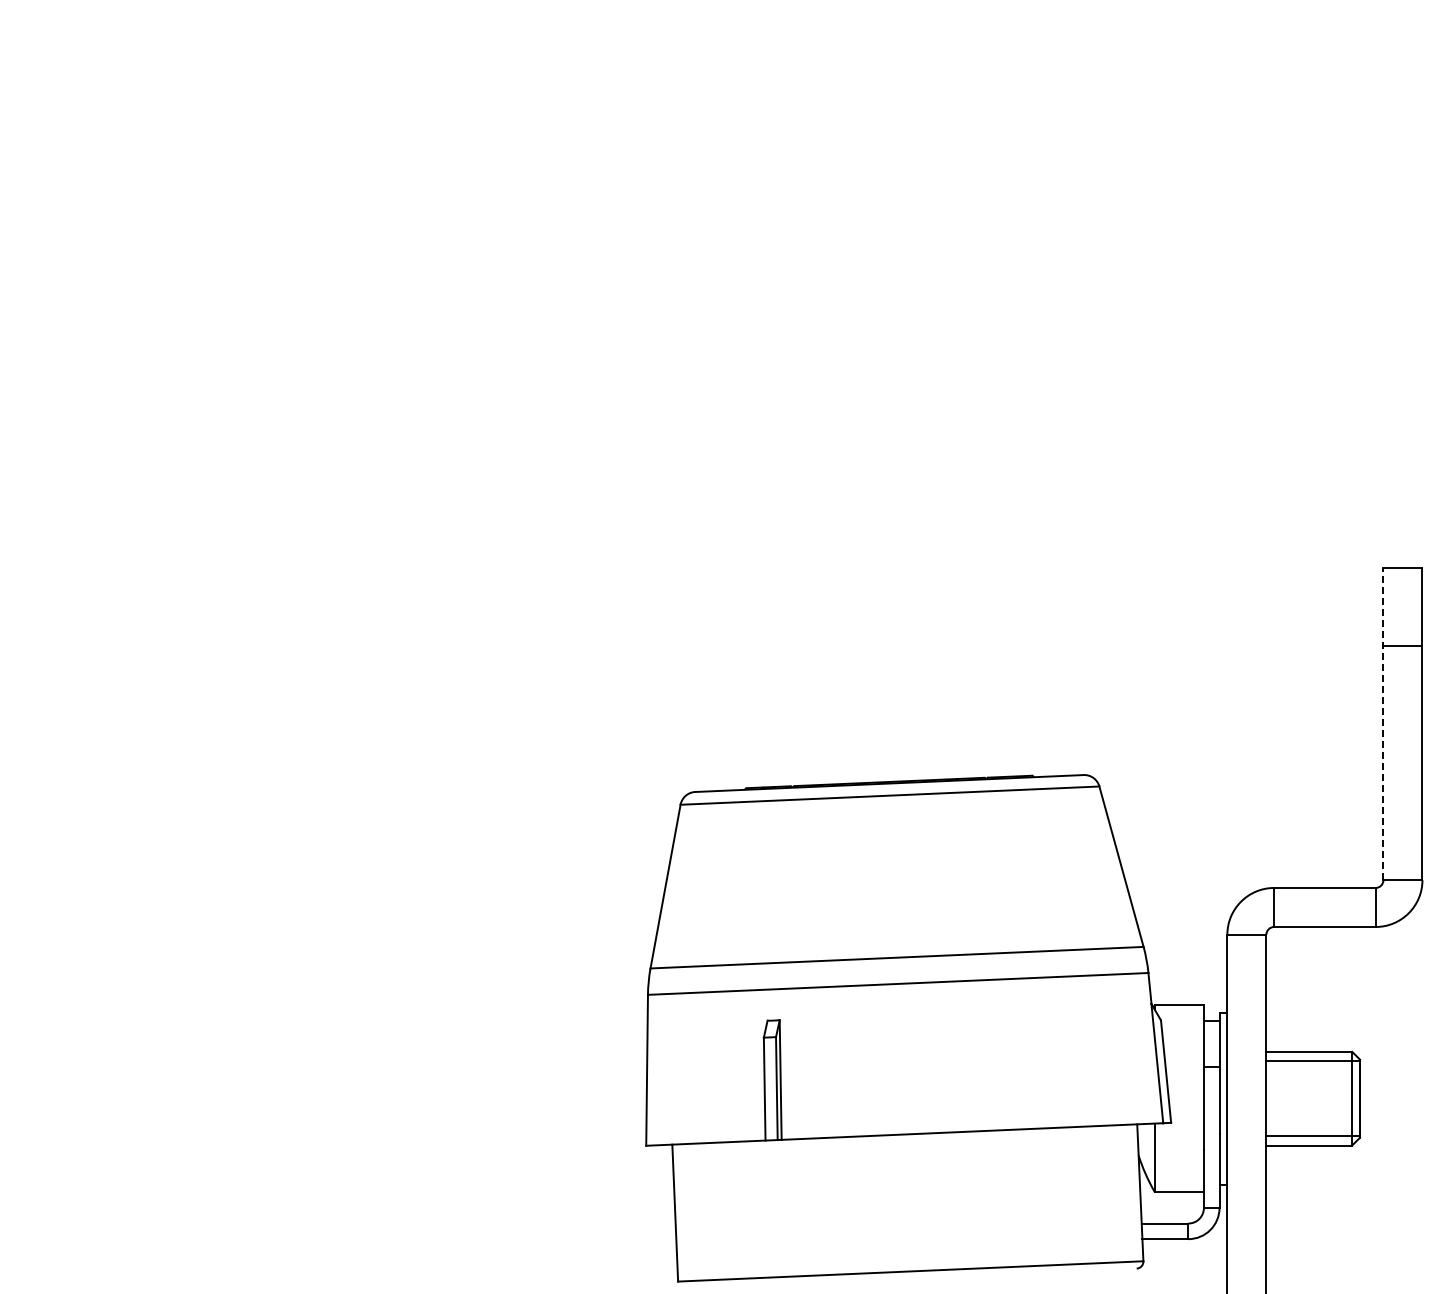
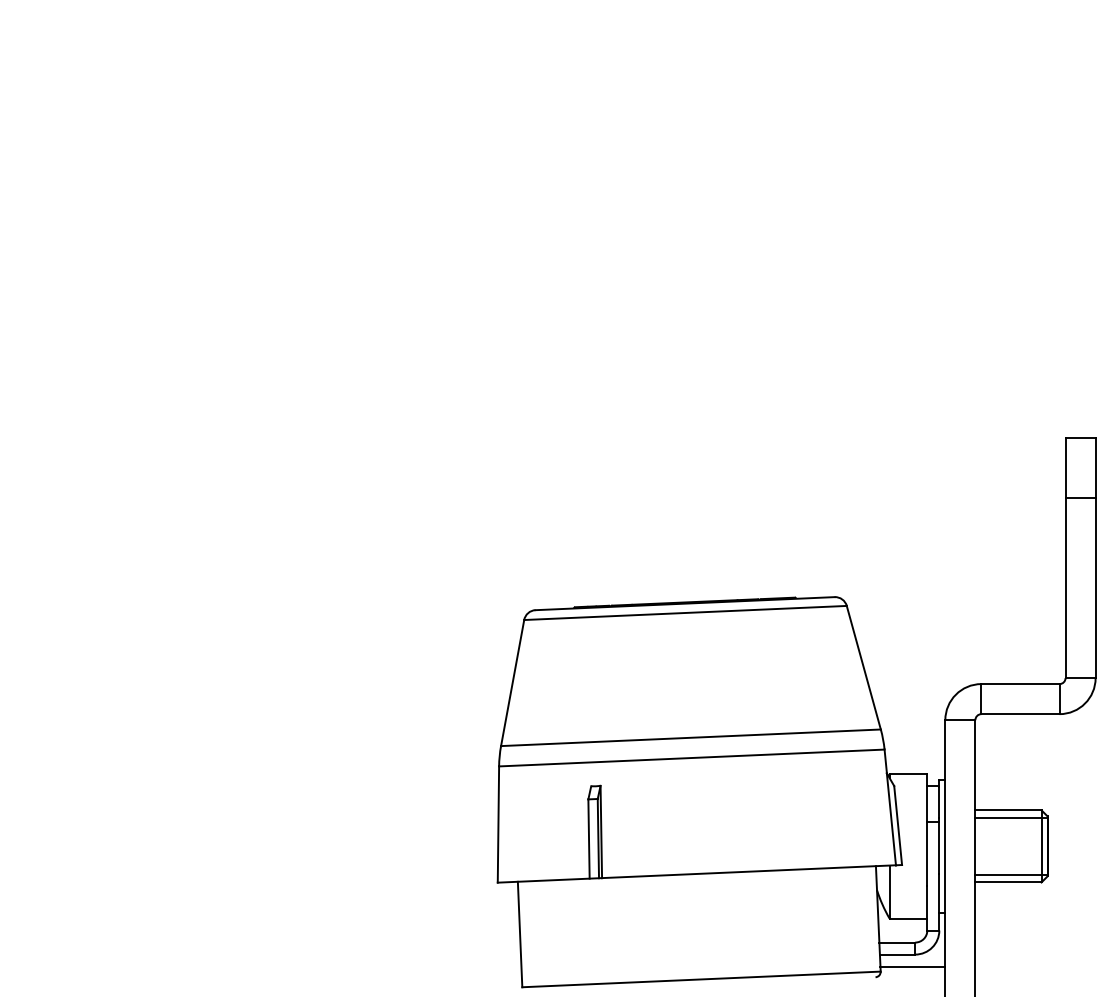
line: (1383, 723) -> (1065, 557), dashed -> solid
line: (1185, 1254) -> (913, 966), added

